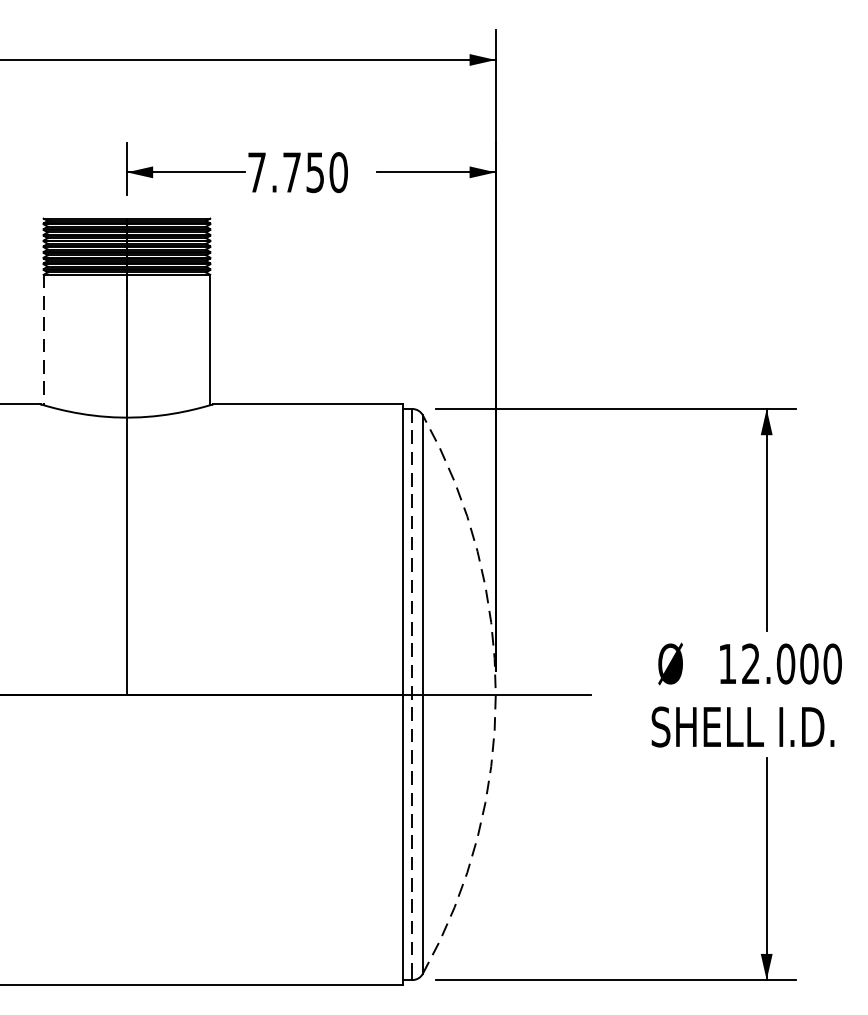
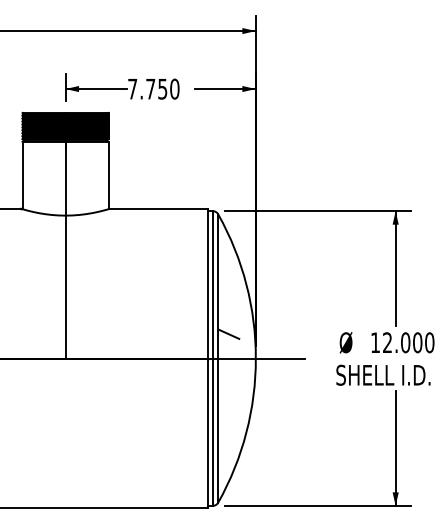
line: (43, 339) -> (22, 175), dashed -> solid
line: (444, 647) -> (229, 334), added
line: (411, 692) -> (212, 357), dashed -> solid
arc: (495, 694) -> (255, 358), dashed -> solid

